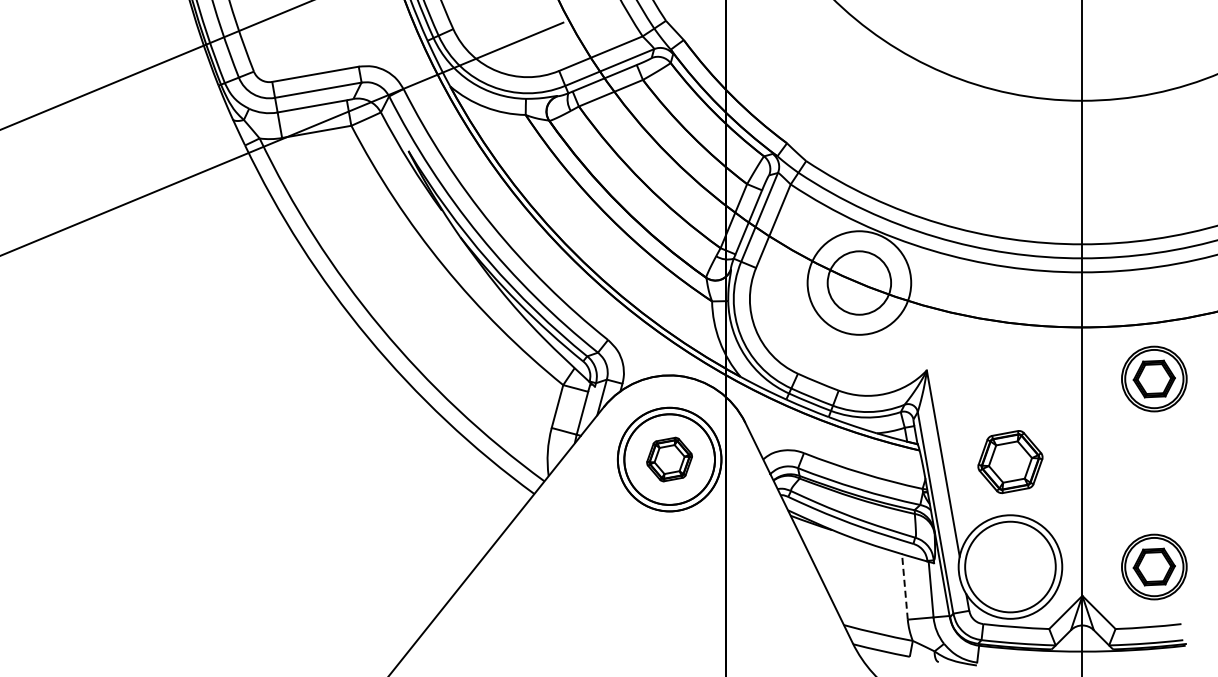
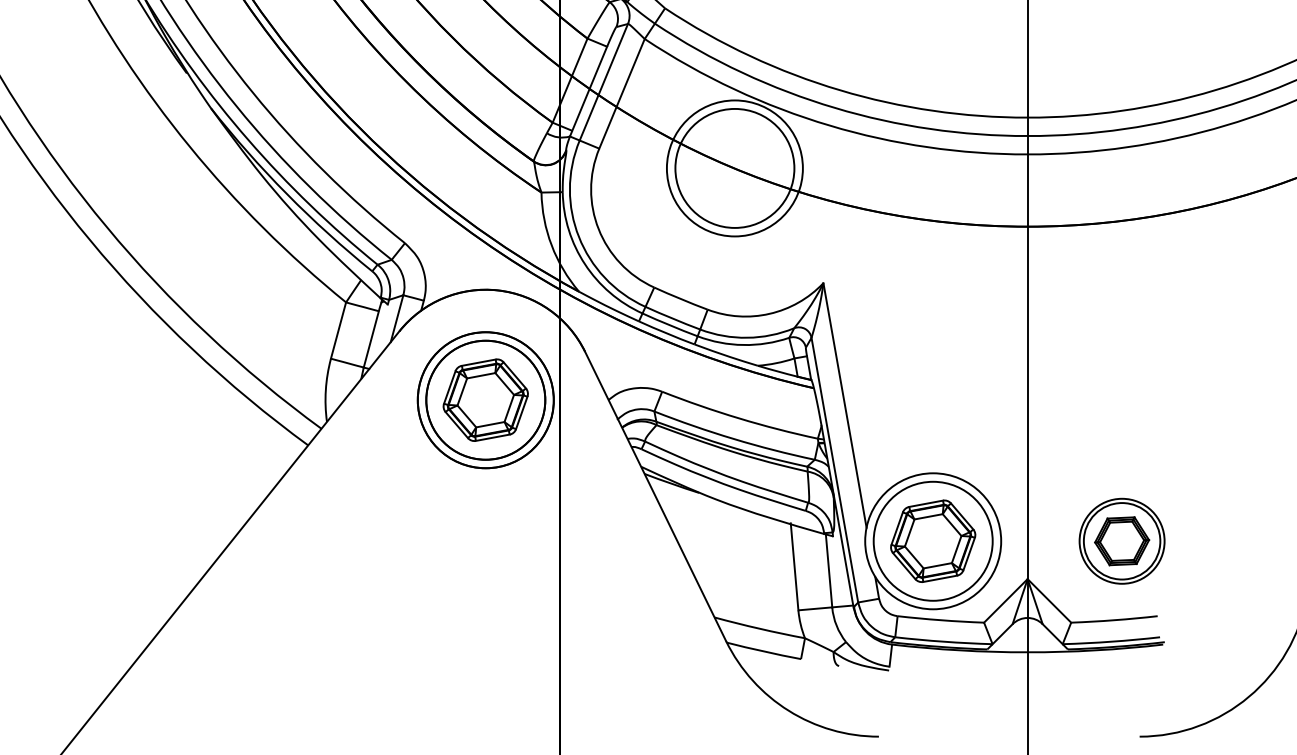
circle: (859, 282) -> (735, 167), size x1.43
part: (1154, 378) -> (1122, 293), removed
part: (669, 459) -> (485, 400), size x1.43
part: (1010, 462) -> (933, 541), moved
line: (904, 586) -> (794, 566), dashed -> solid

